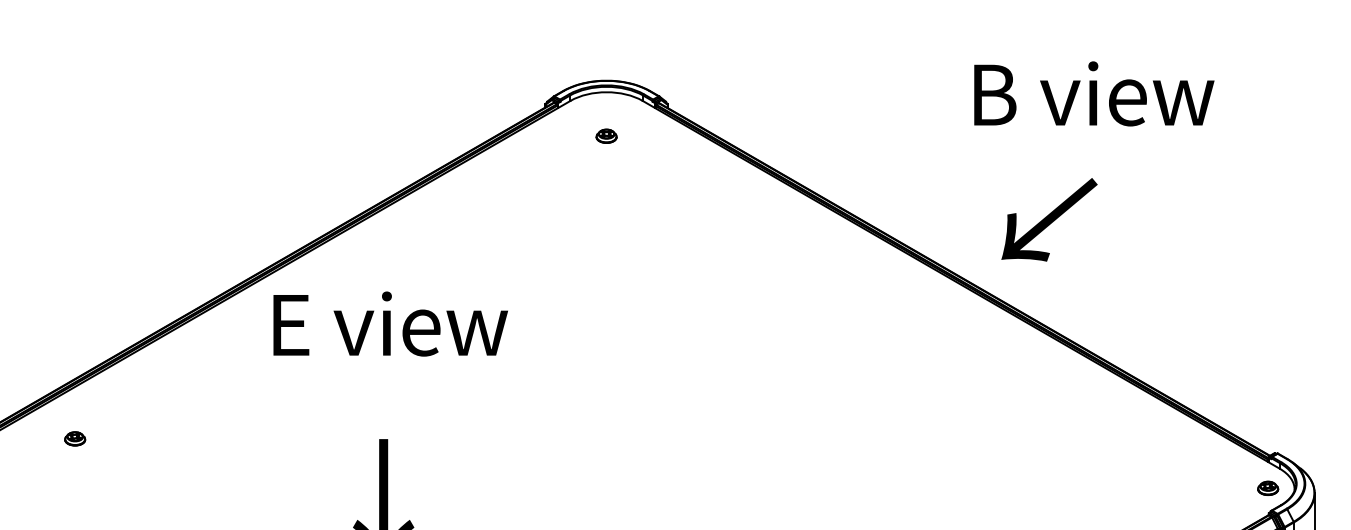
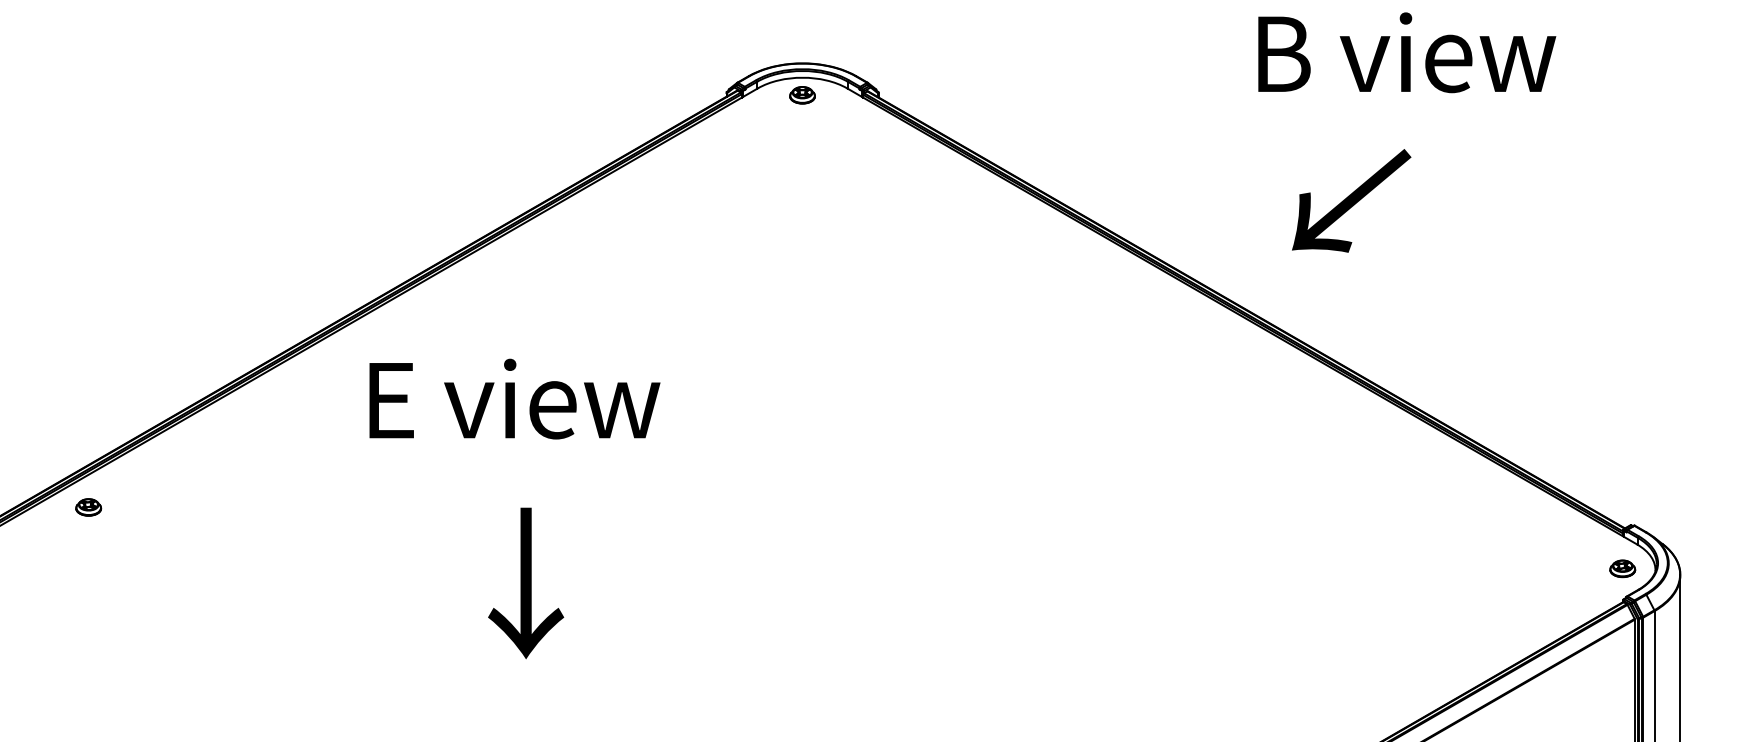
text: (1094, 93) -> (1407, 52), moved
part: (606, 136) -> (802, 95), moved
text: (1049, 219) -> (1351, 200), moved
text: (390, 323) -> (514, 398), moved
part: (75, 438) -> (88, 507), moved

